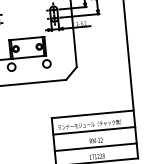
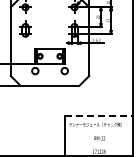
line: (93, 114) -> (99, 116), solid -> dashed
line: (93, 131) -> (98, 130), removed
line: (95, 146) -> (98, 143), removed

